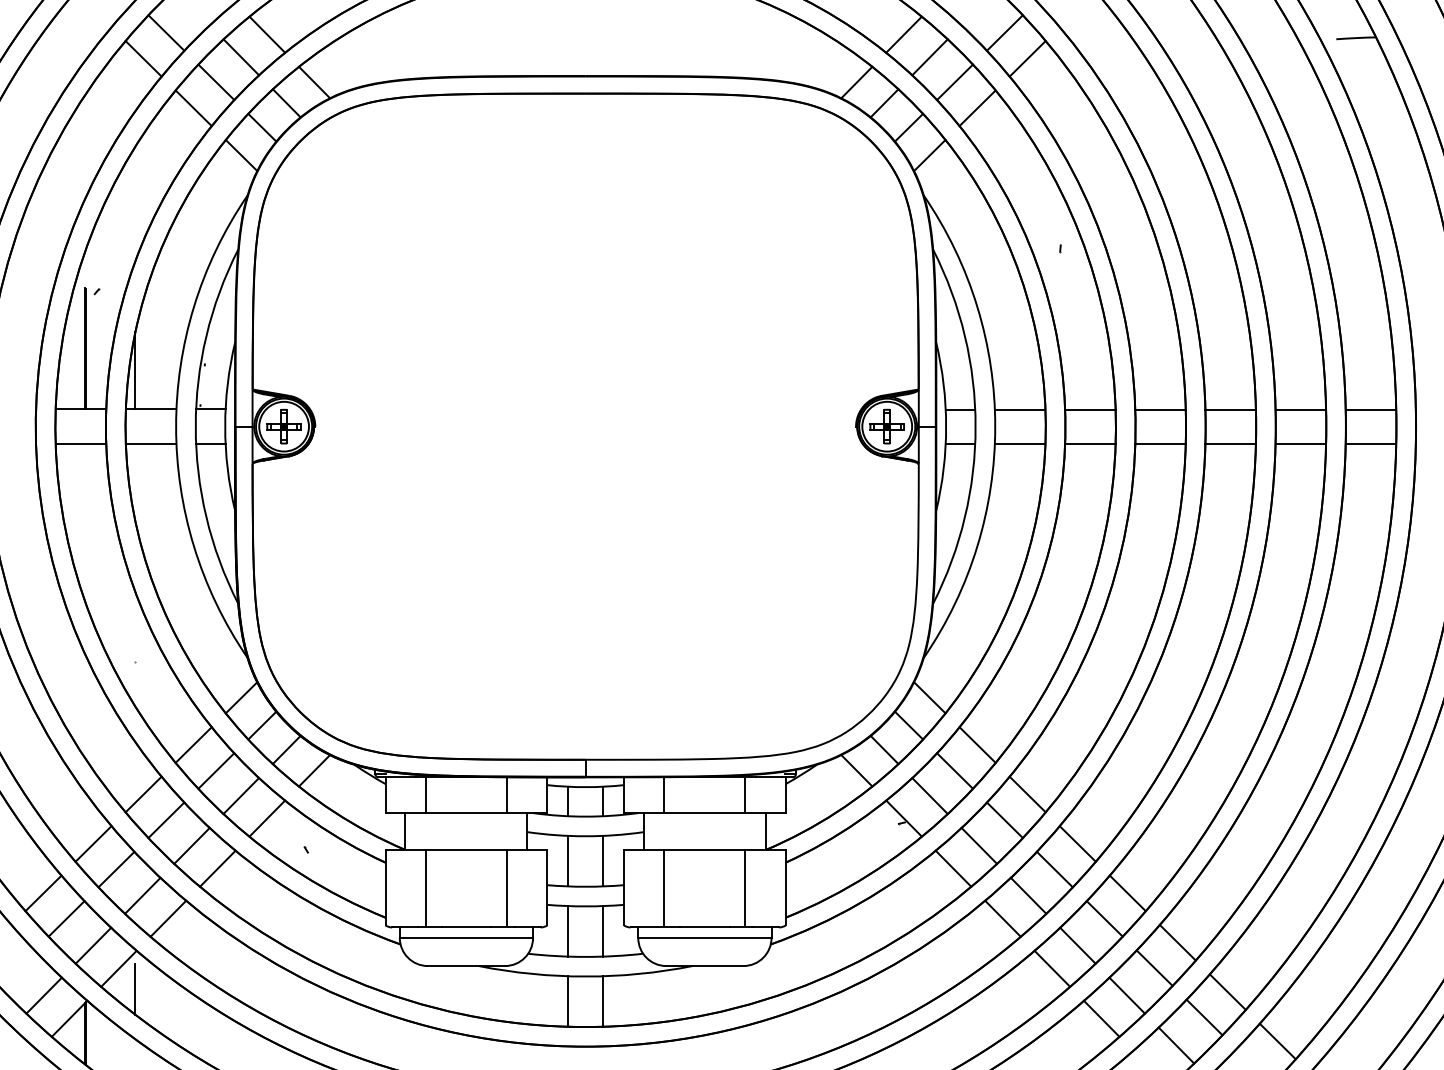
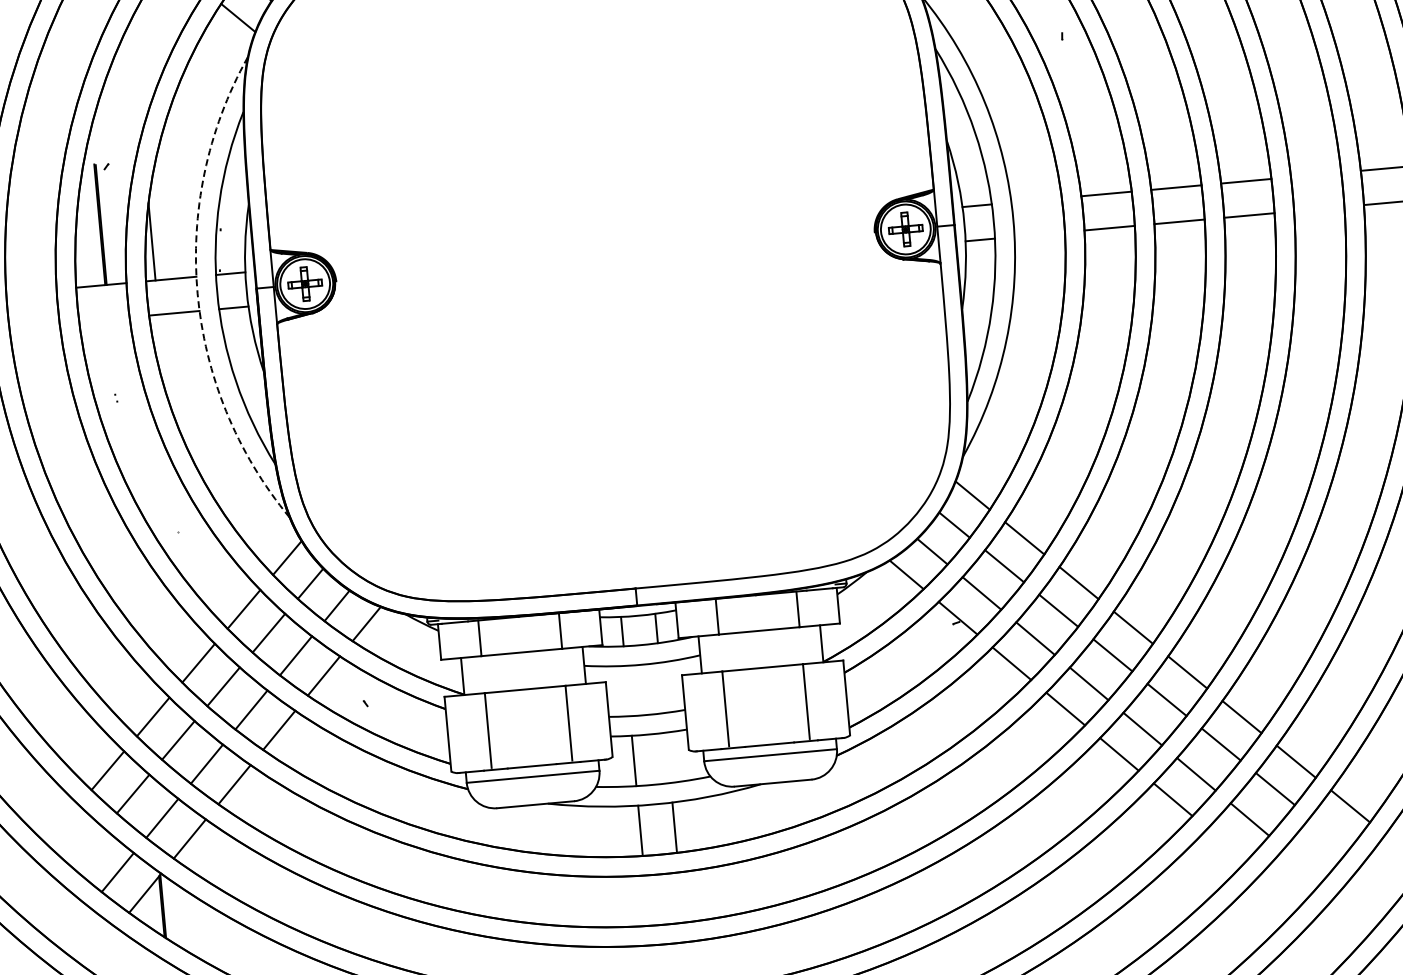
line: (1019, 409) -> (1035, 200), removed
line: (1300, 409) -> (1315, 174), removed
arc: (176, 426) -> (198, 293), solid -> dashed
line: (80, 443) -> (103, 319), removed
line: (1019, 443) -> (1039, 234), removed
line: (1300, 443) -> (1318, 208), removed
line: (568, 860) -> (627, 690), removed
line: (602, 860) -> (661, 687), removed
line: (602, 931) -> (668, 758), removed
line: (135, 989) -> (208, 858), removed

